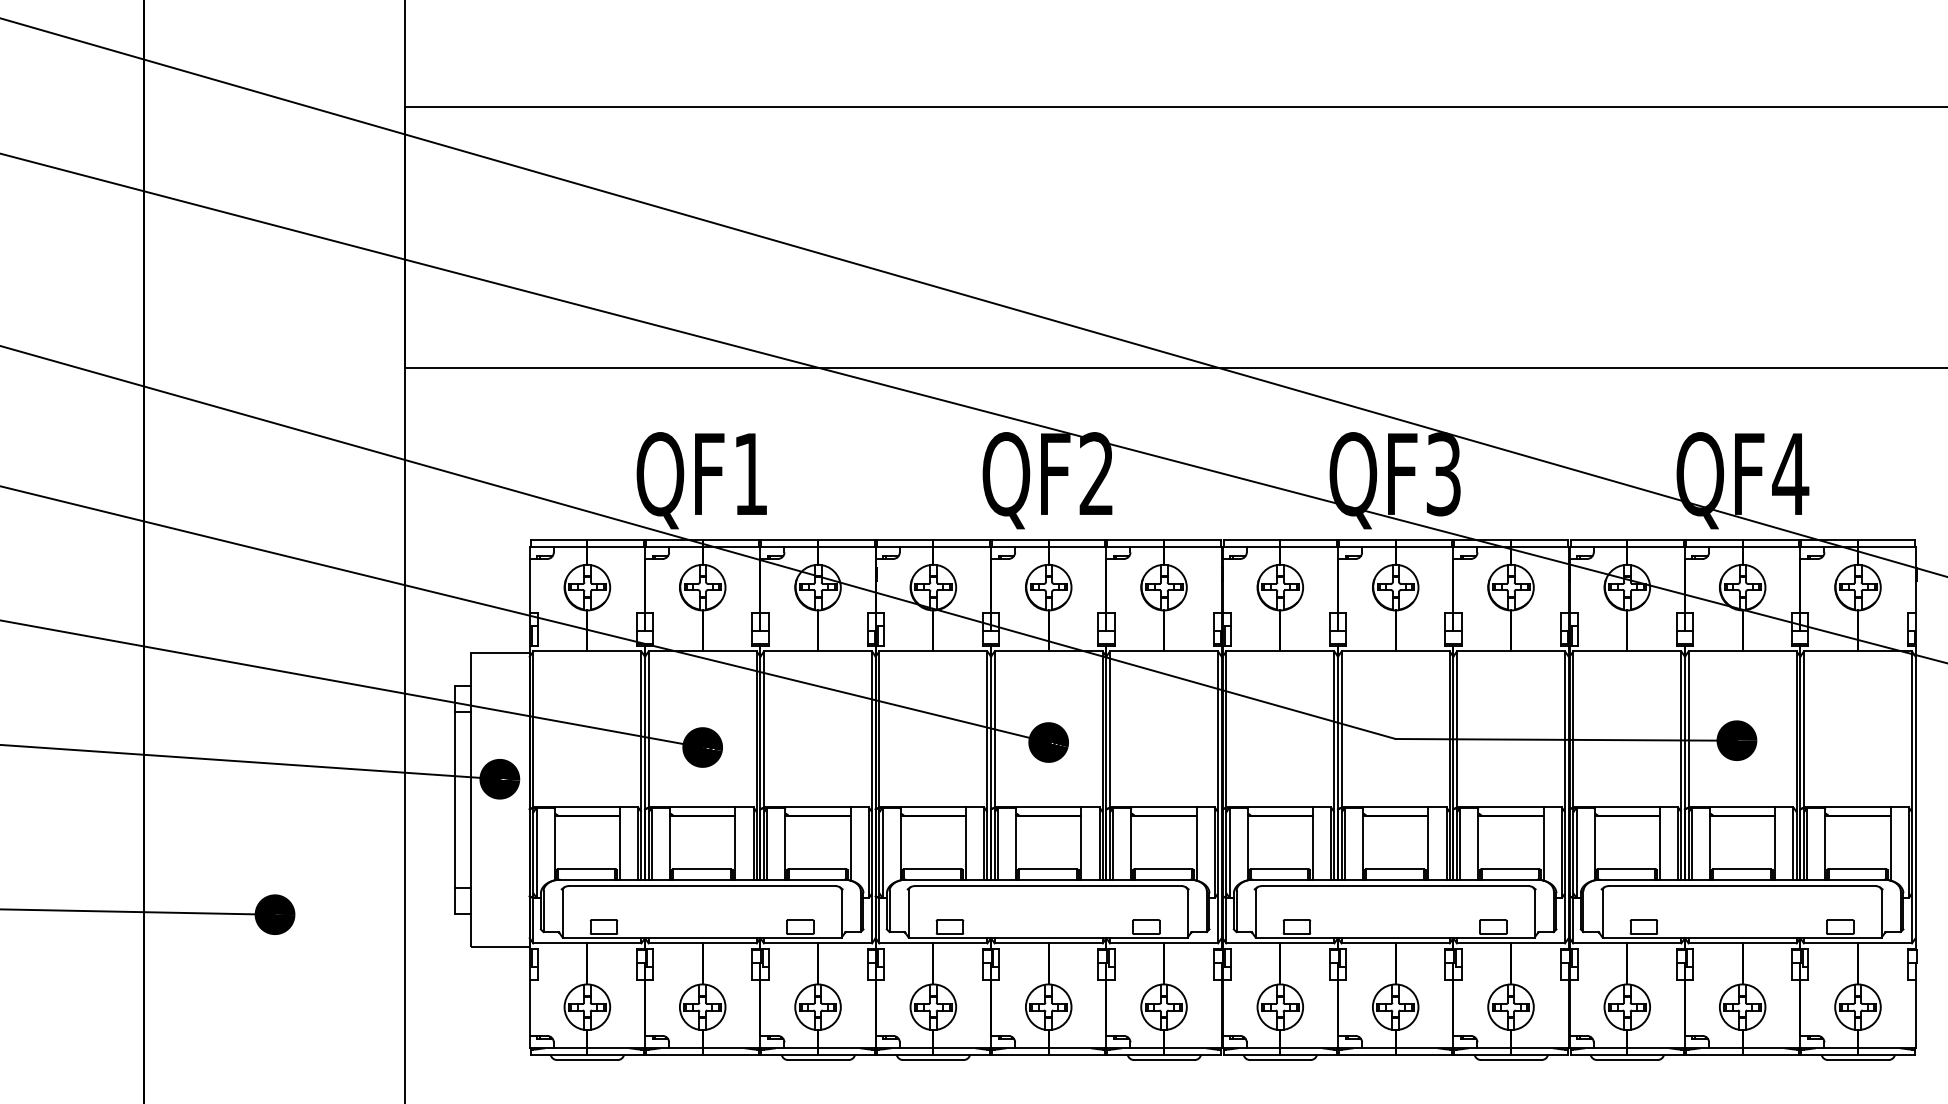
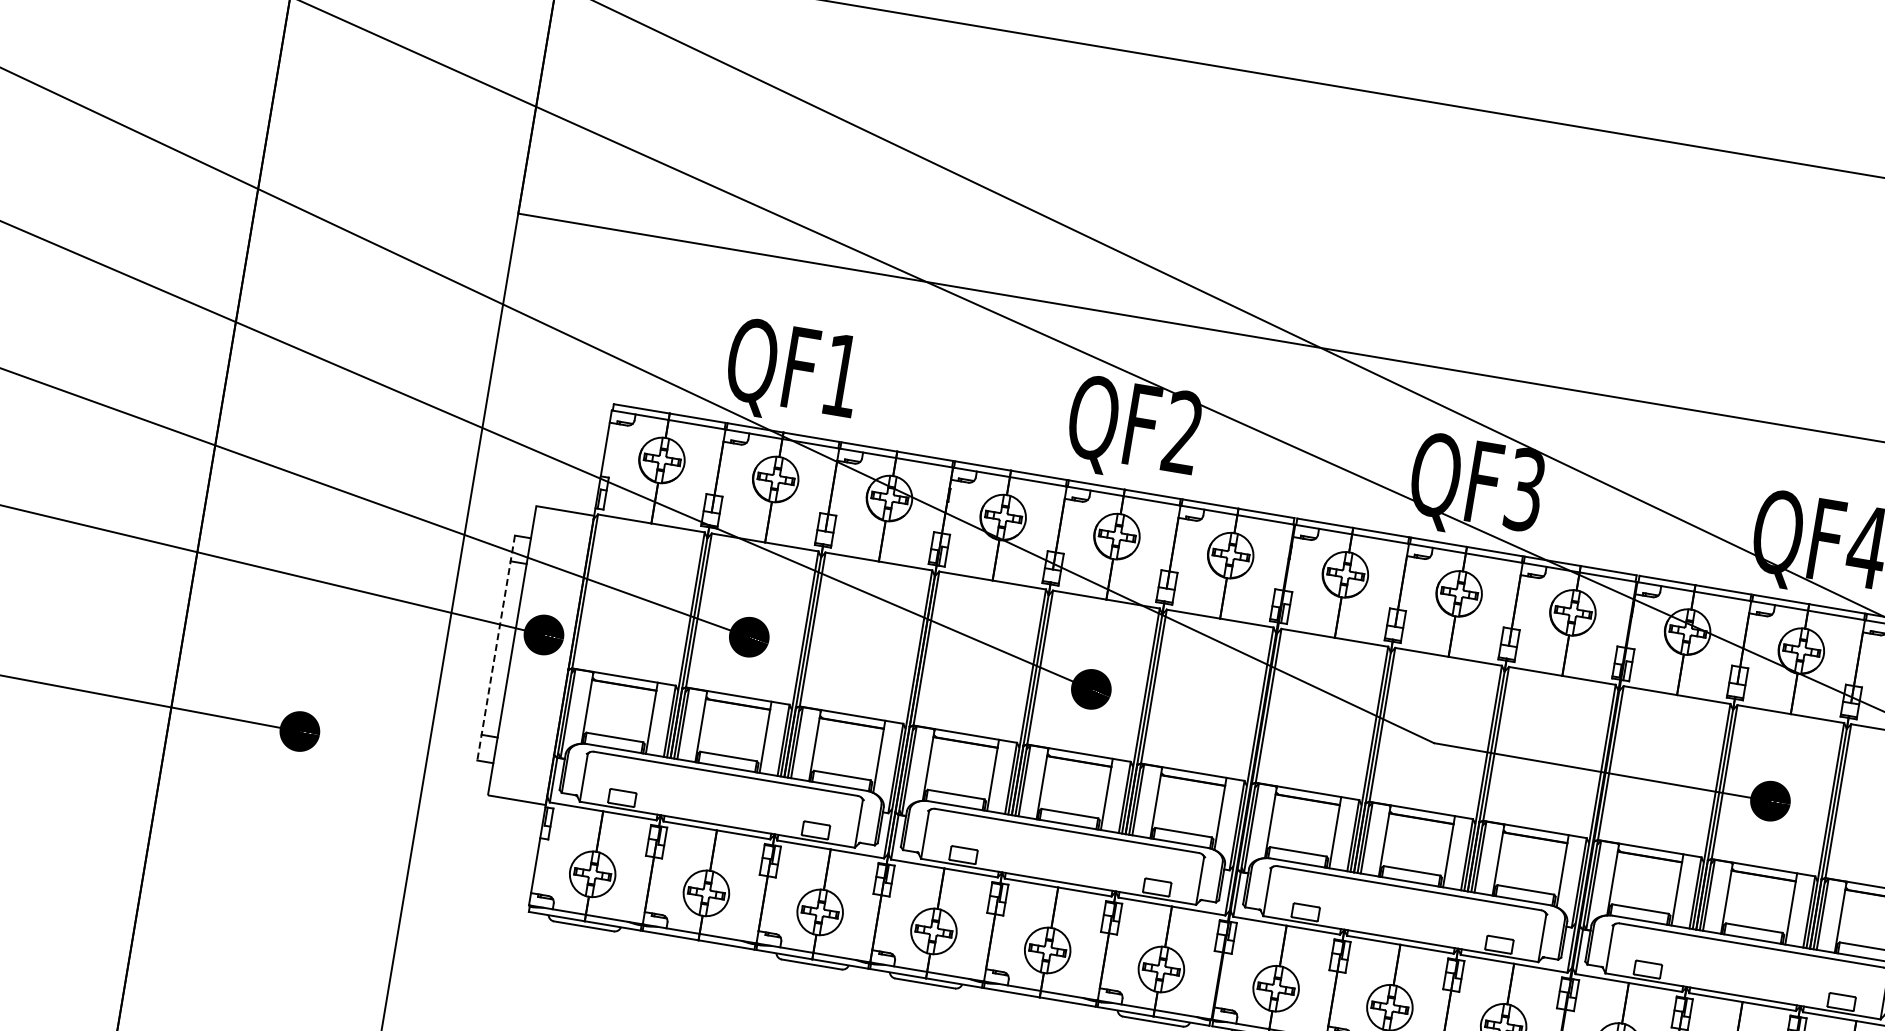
line: (454, 800) -> (495, 648), solid -> dashed

